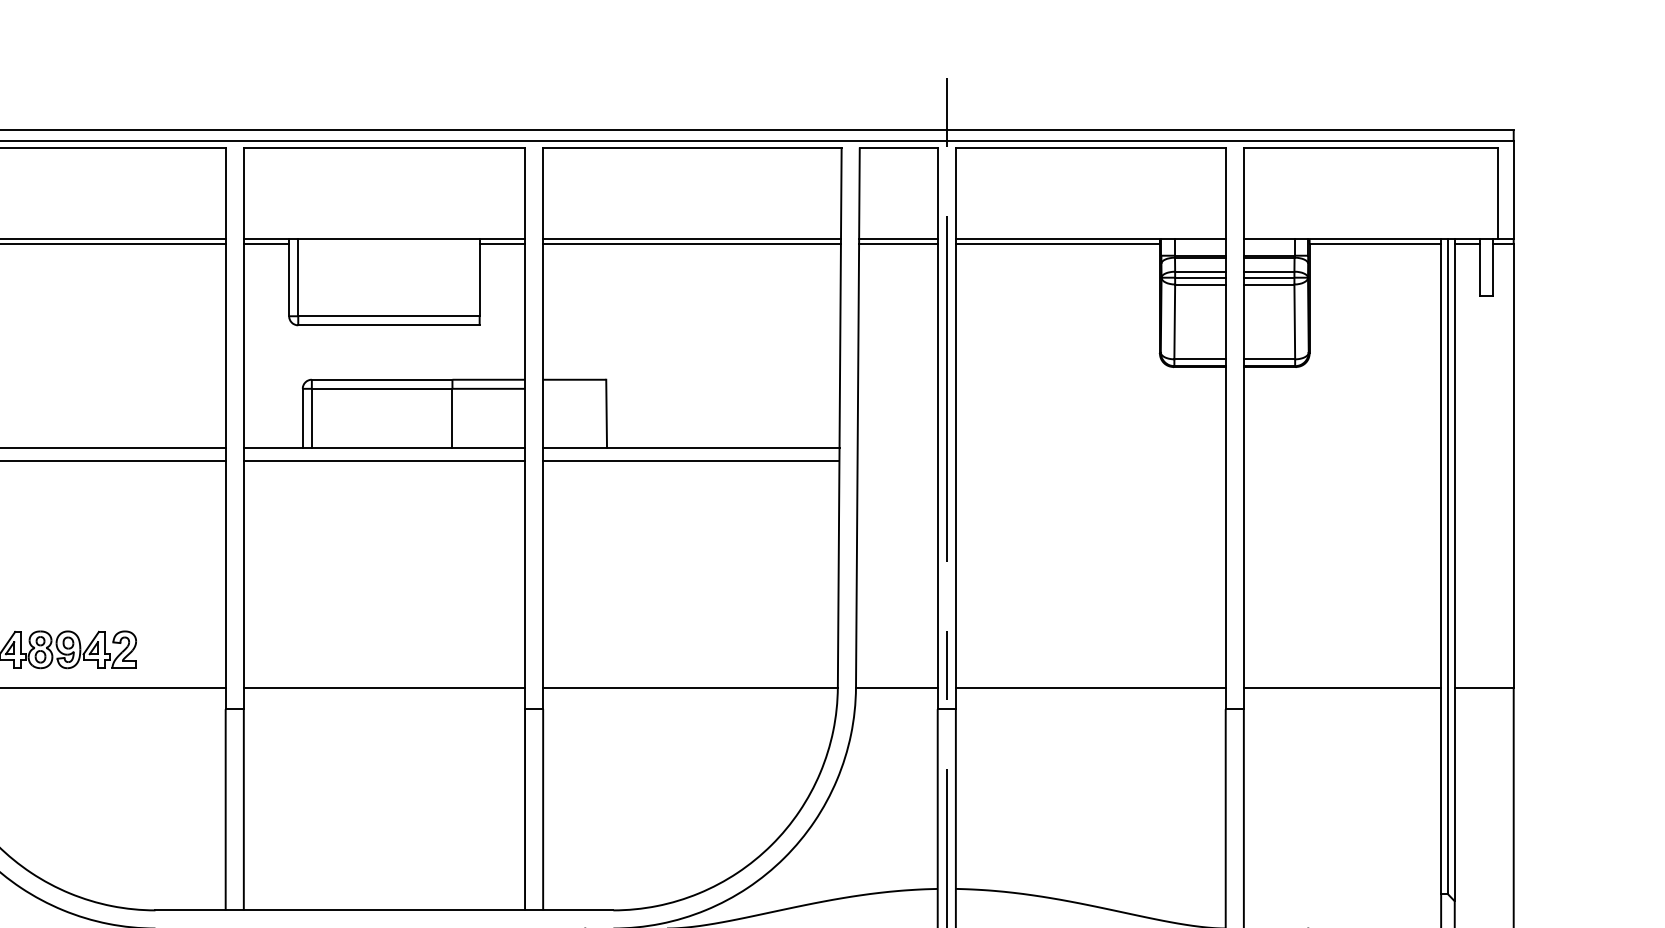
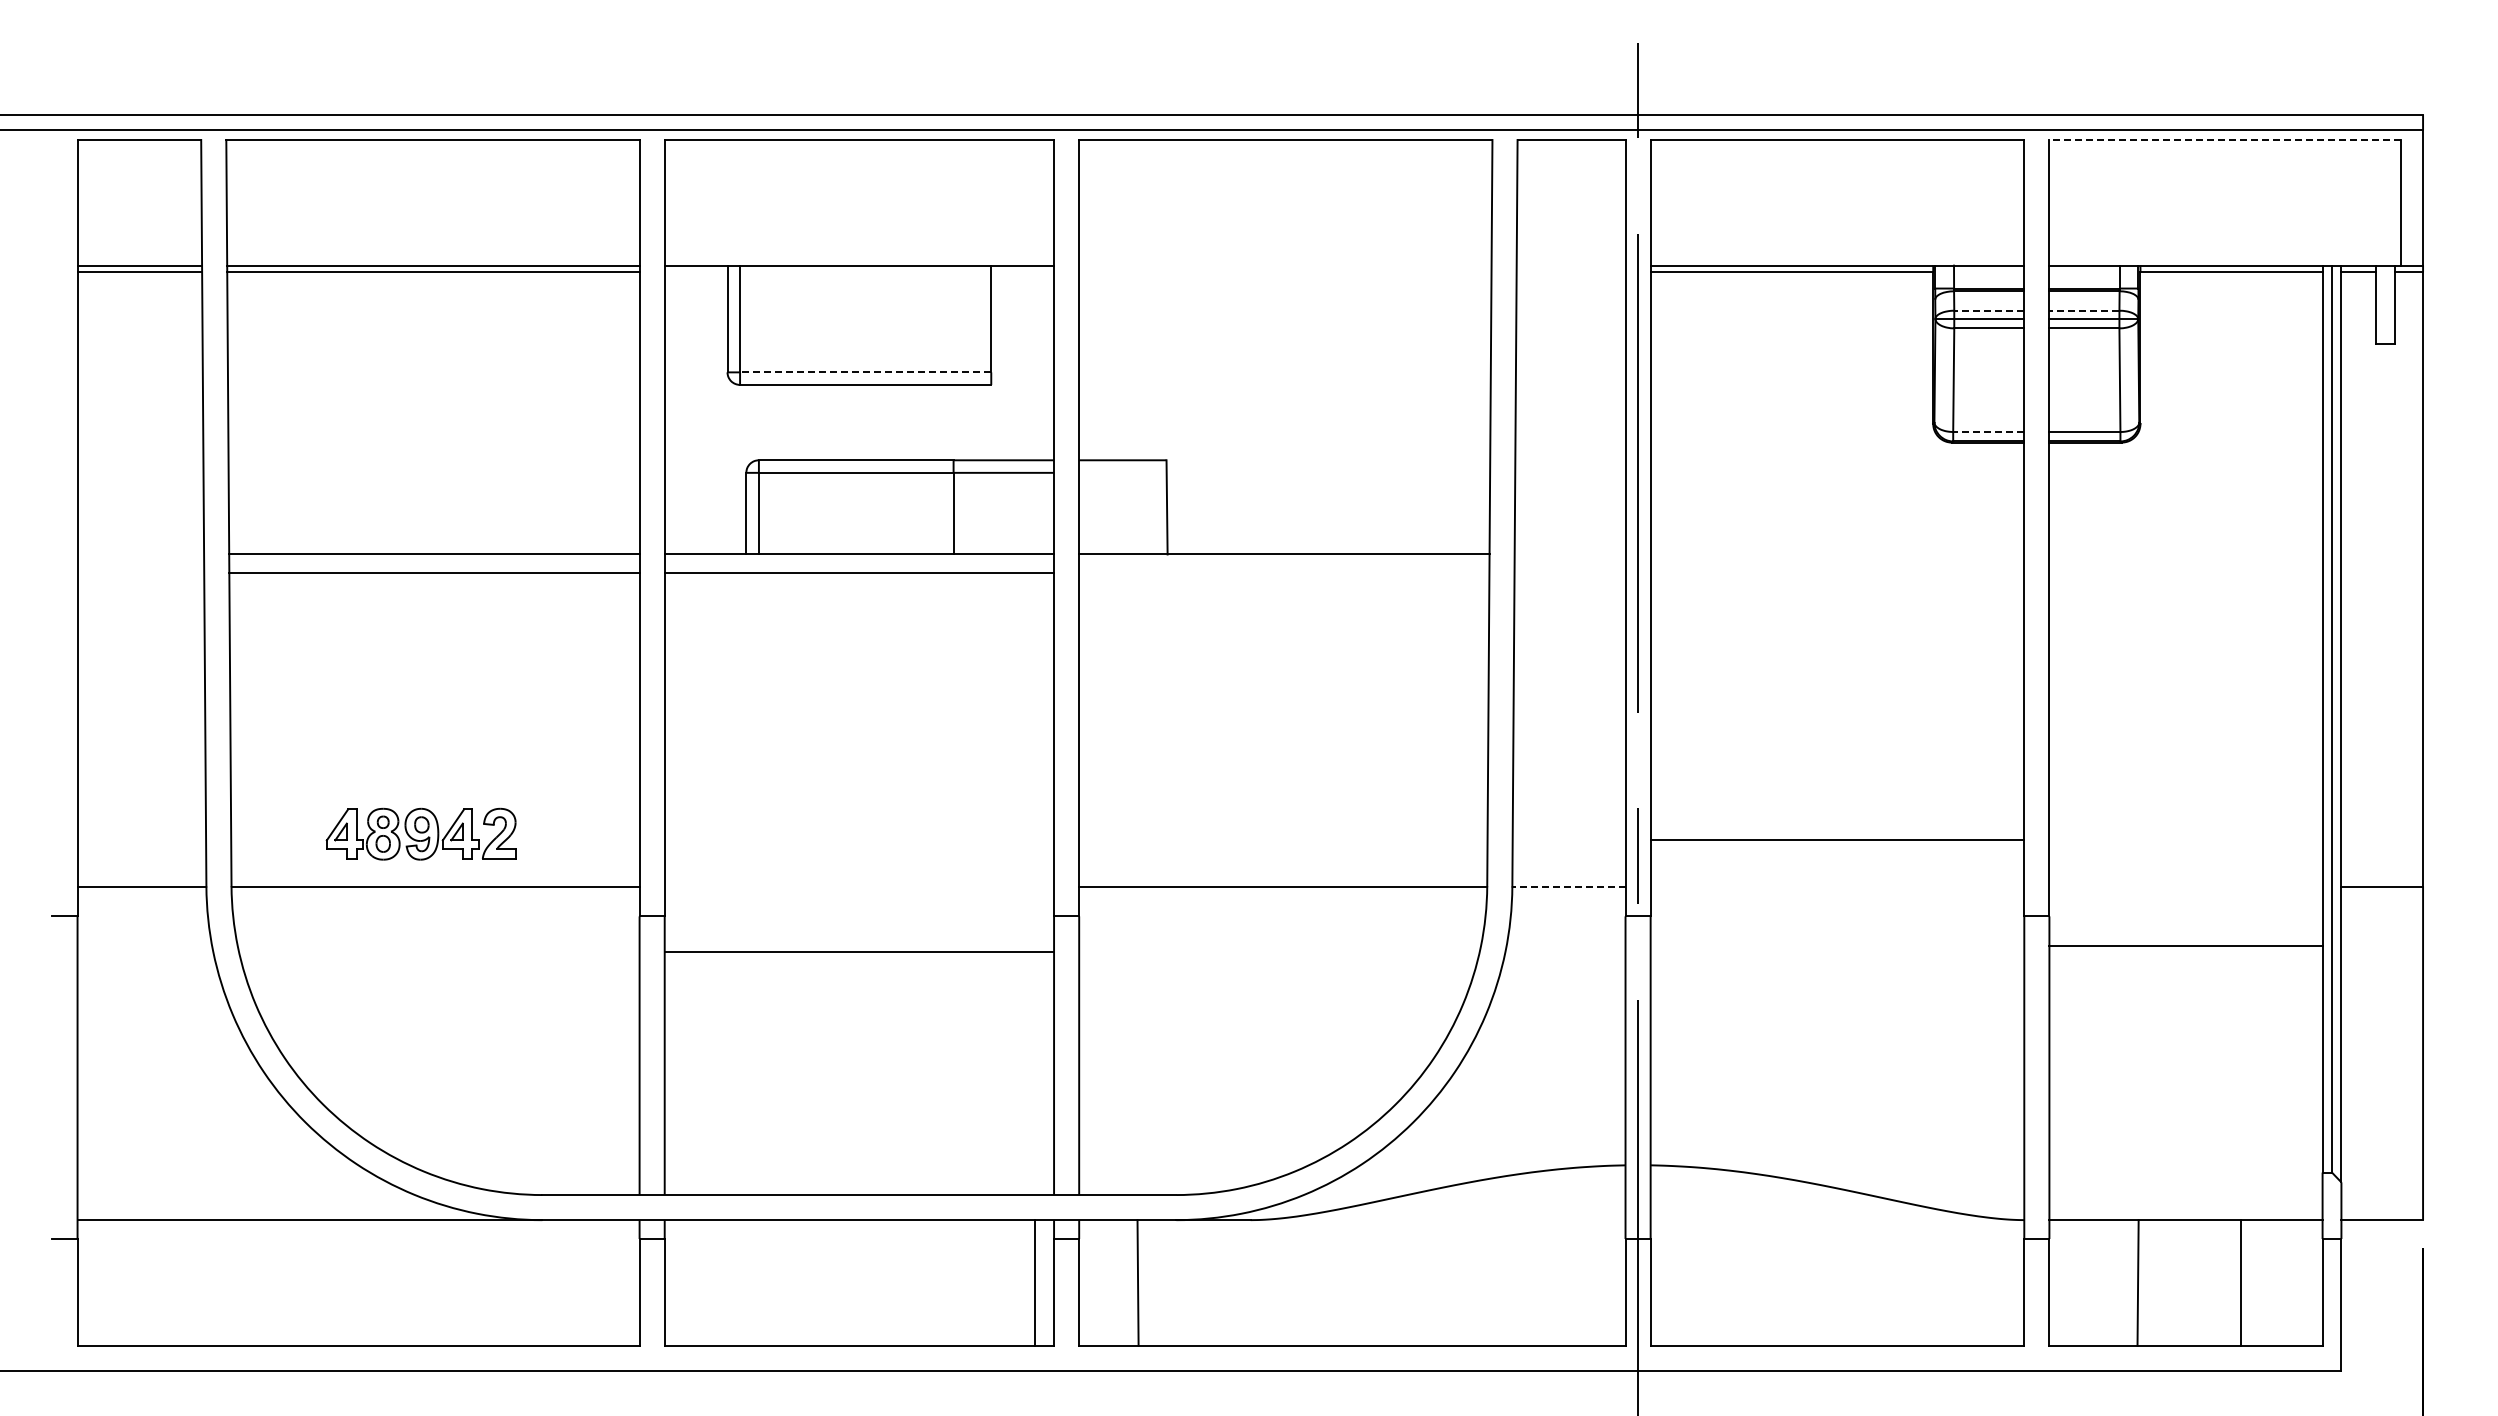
line: (1371, 148) -> (2225, 140), solid -> dashed
line: (692, 239) -> (1285, 265), removed
line: (897, 239) -> (1570, 265), removed
line: (266, 243) -> (695, 271), removed
line: (502, 243) -> (1022, 271), removed
line: (692, 243) -> (1285, 271), removed
line: (897, 243) -> (1570, 271), removed
line: (1199, 271) -> (1988, 310), solid -> dashed
line: (1268, 271) -> (2083, 310), solid -> dashed
line: (388, 316) -> (865, 372), solid -> dashed
line: (1199, 359) -> (1988, 432), solid -> dashed
line: (691, 461) -> (1284, 573), removed
line: (384, 687) -> (859, 951), moved
line: (896, 687) -> (1568, 886), solid -> dashed
line: (1090, 687) -> (1837, 839), moved
line: (1342, 687) -> (2185, 945), moved

